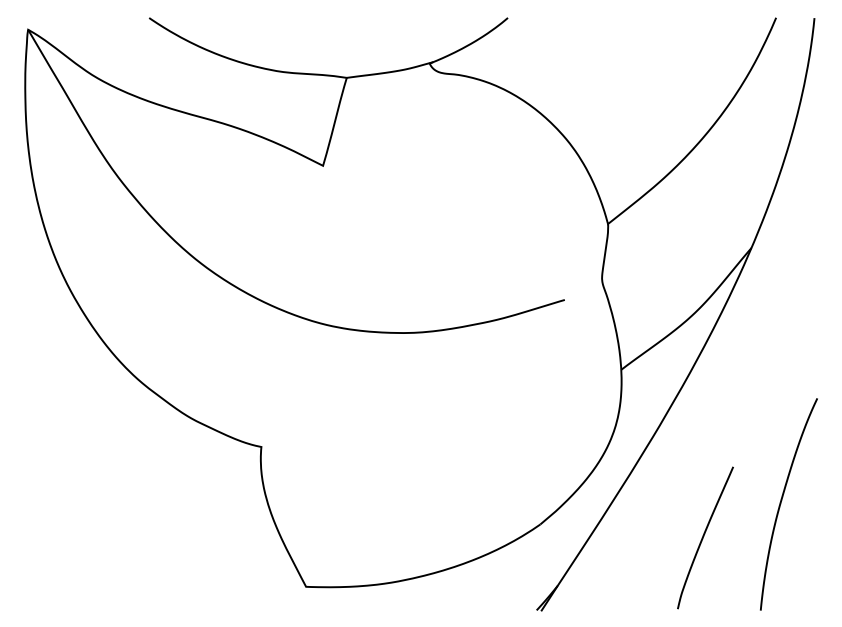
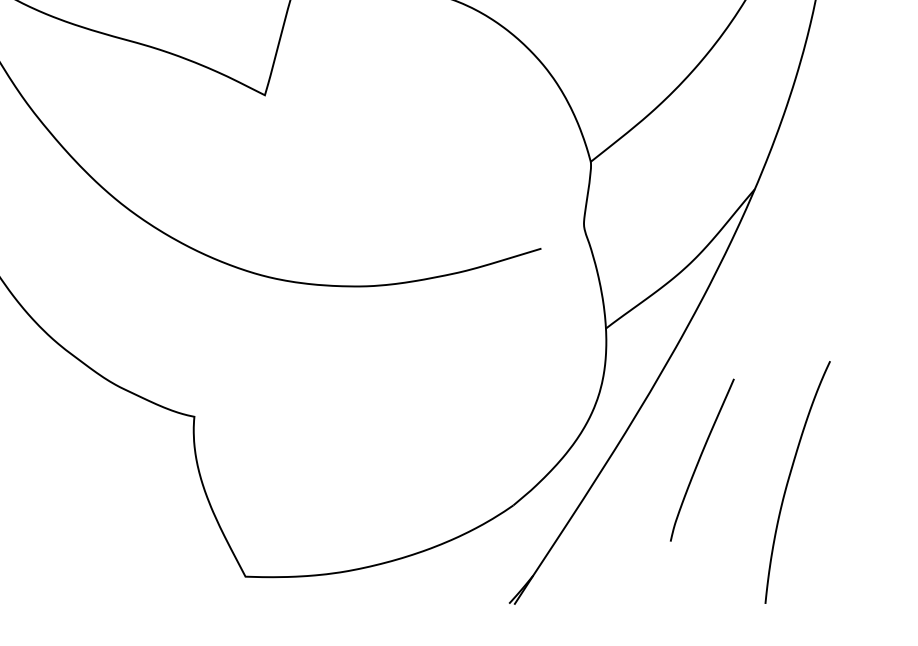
curve: (704, 536) -> (701, 458), moved

